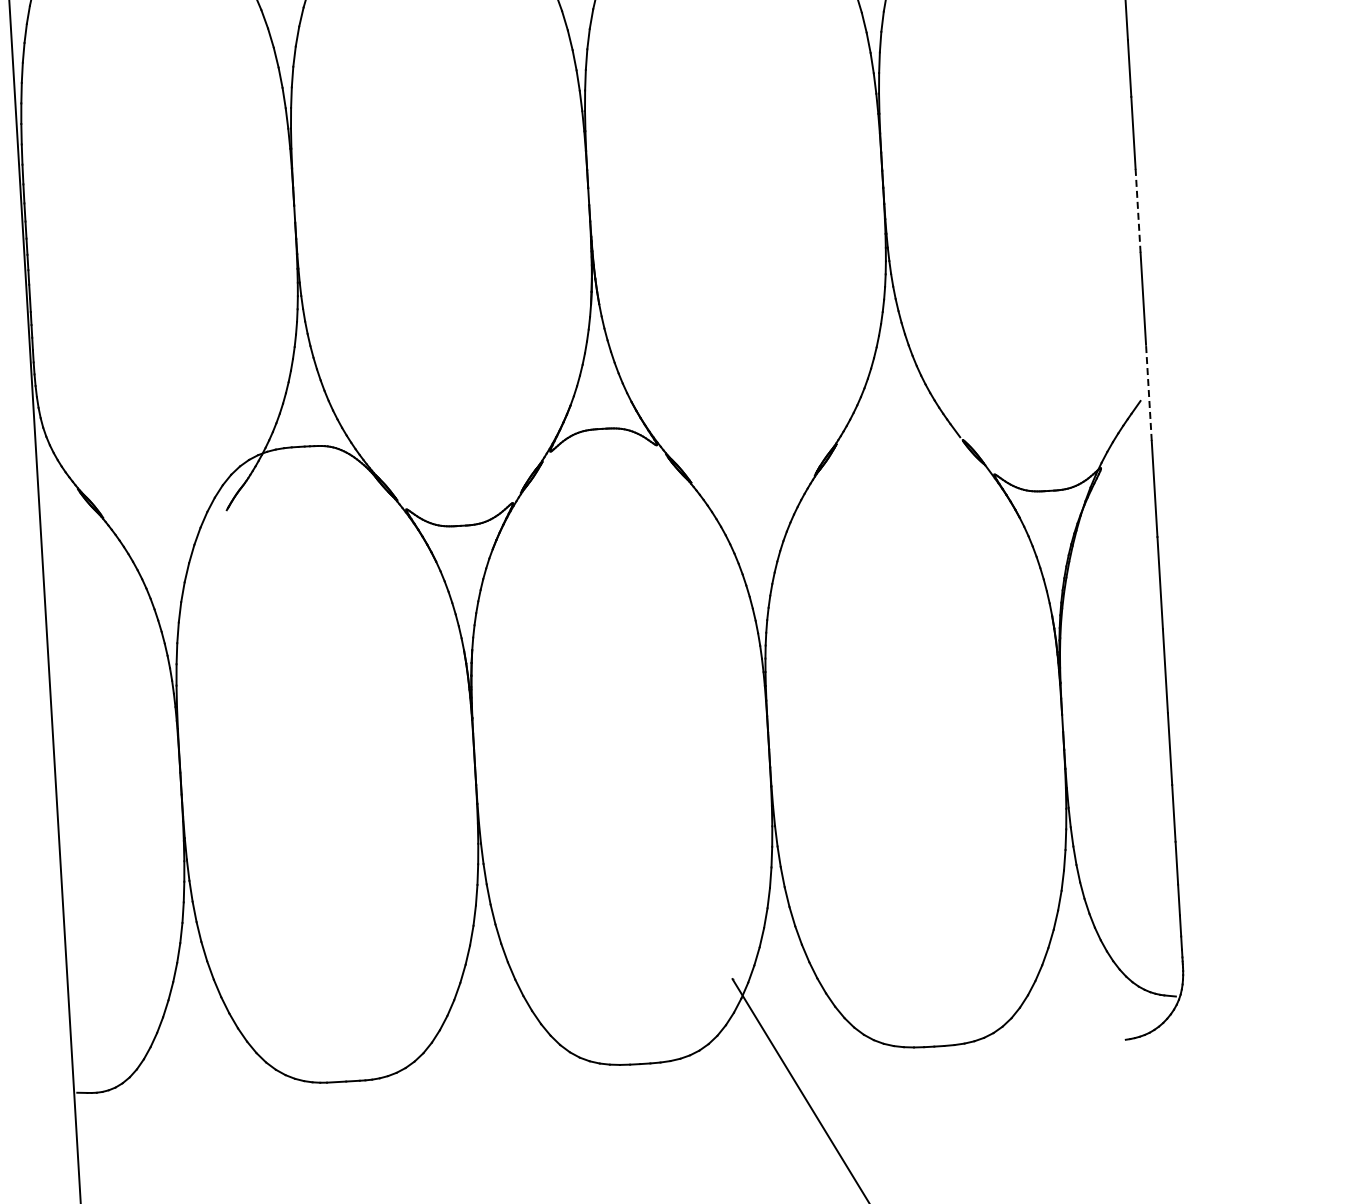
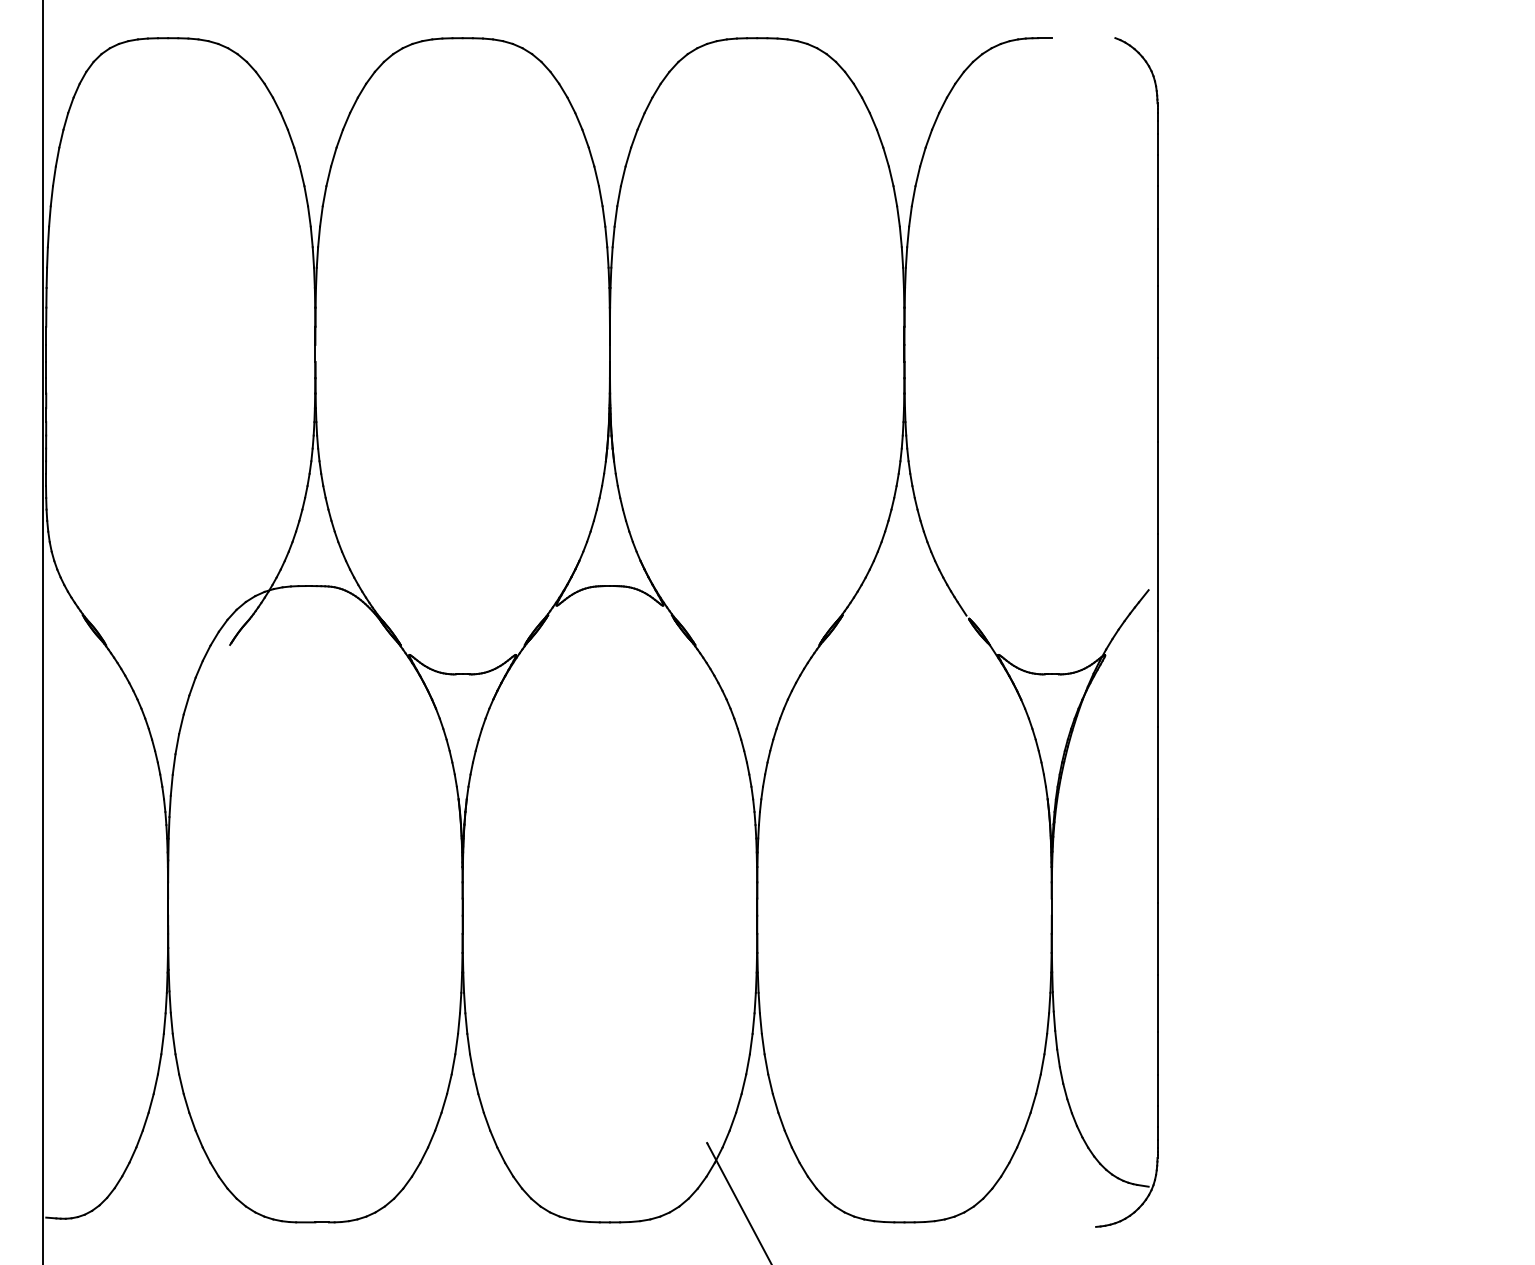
line: (1138, 210) -> (1157, 399), dashed -> solid
line: (1148, 392) -> (1157, 582), dashed -> solid

